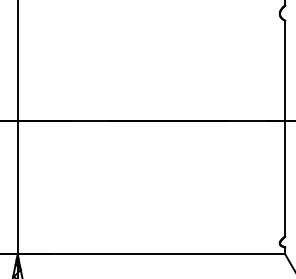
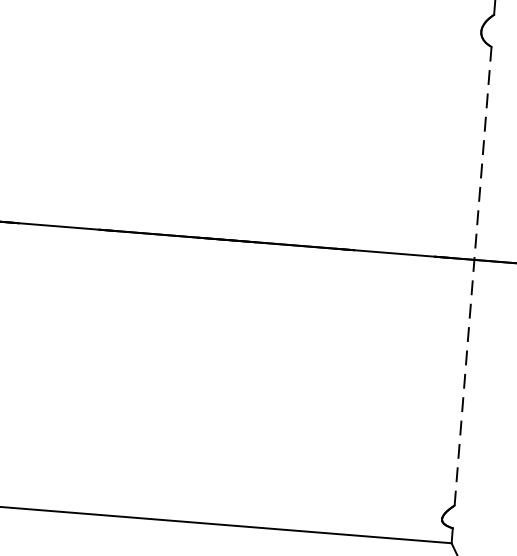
line: (285, 128) -> (473, 275), solid -> dashed

